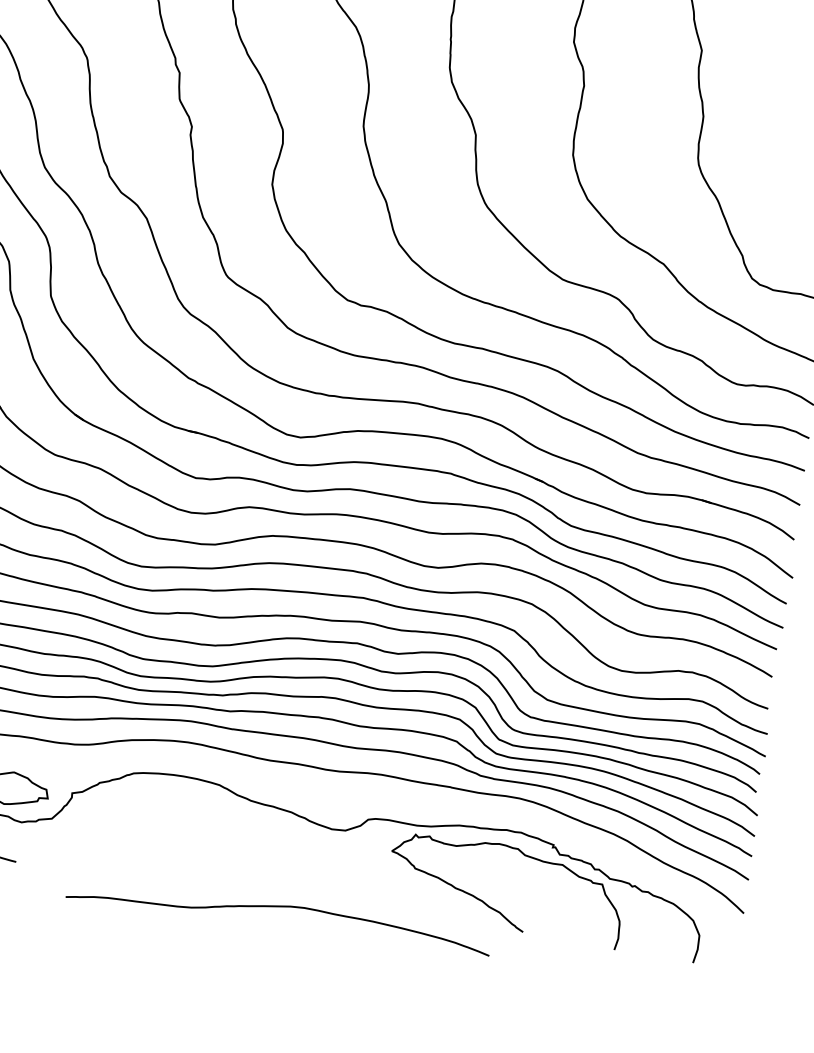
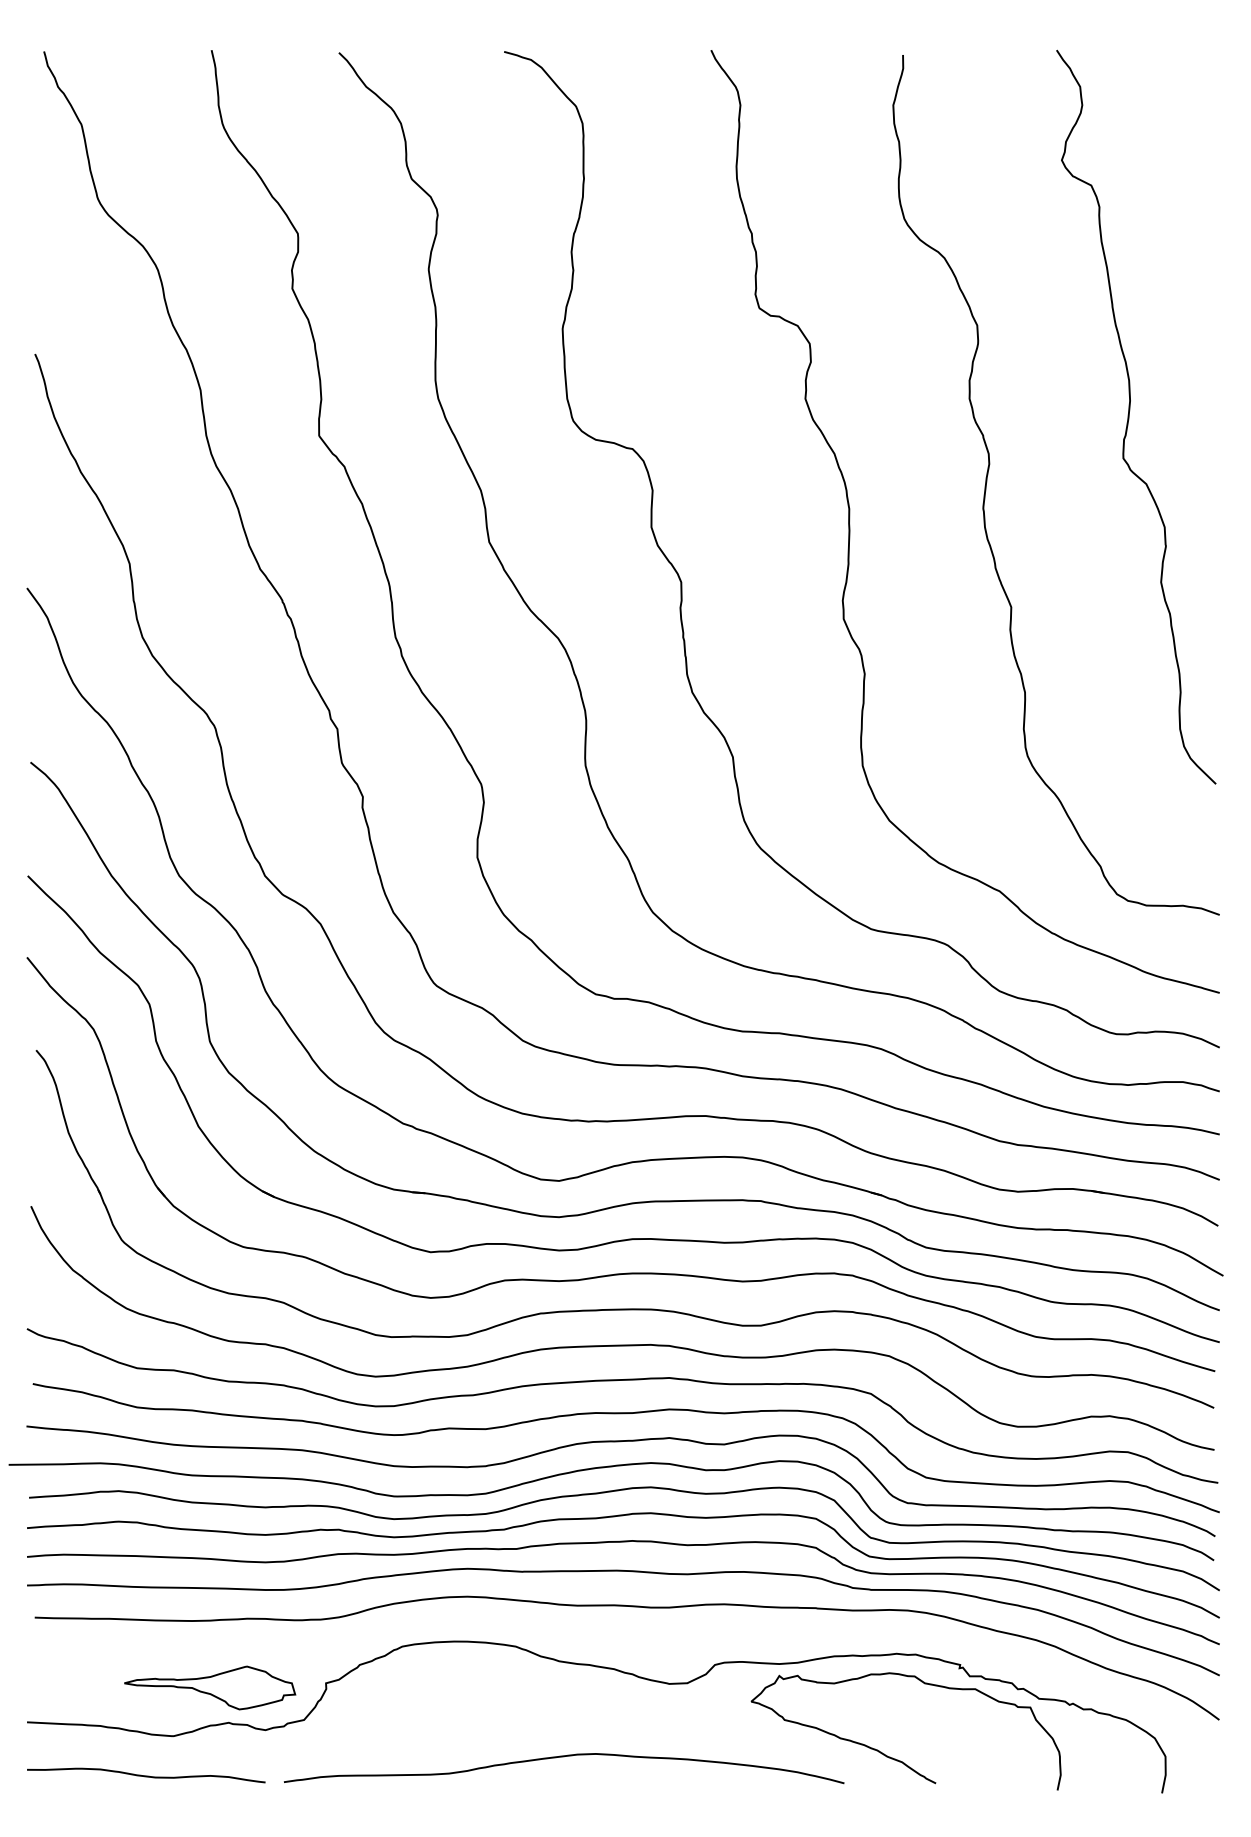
curve: (280, 907) -> (564, 1757), moved

